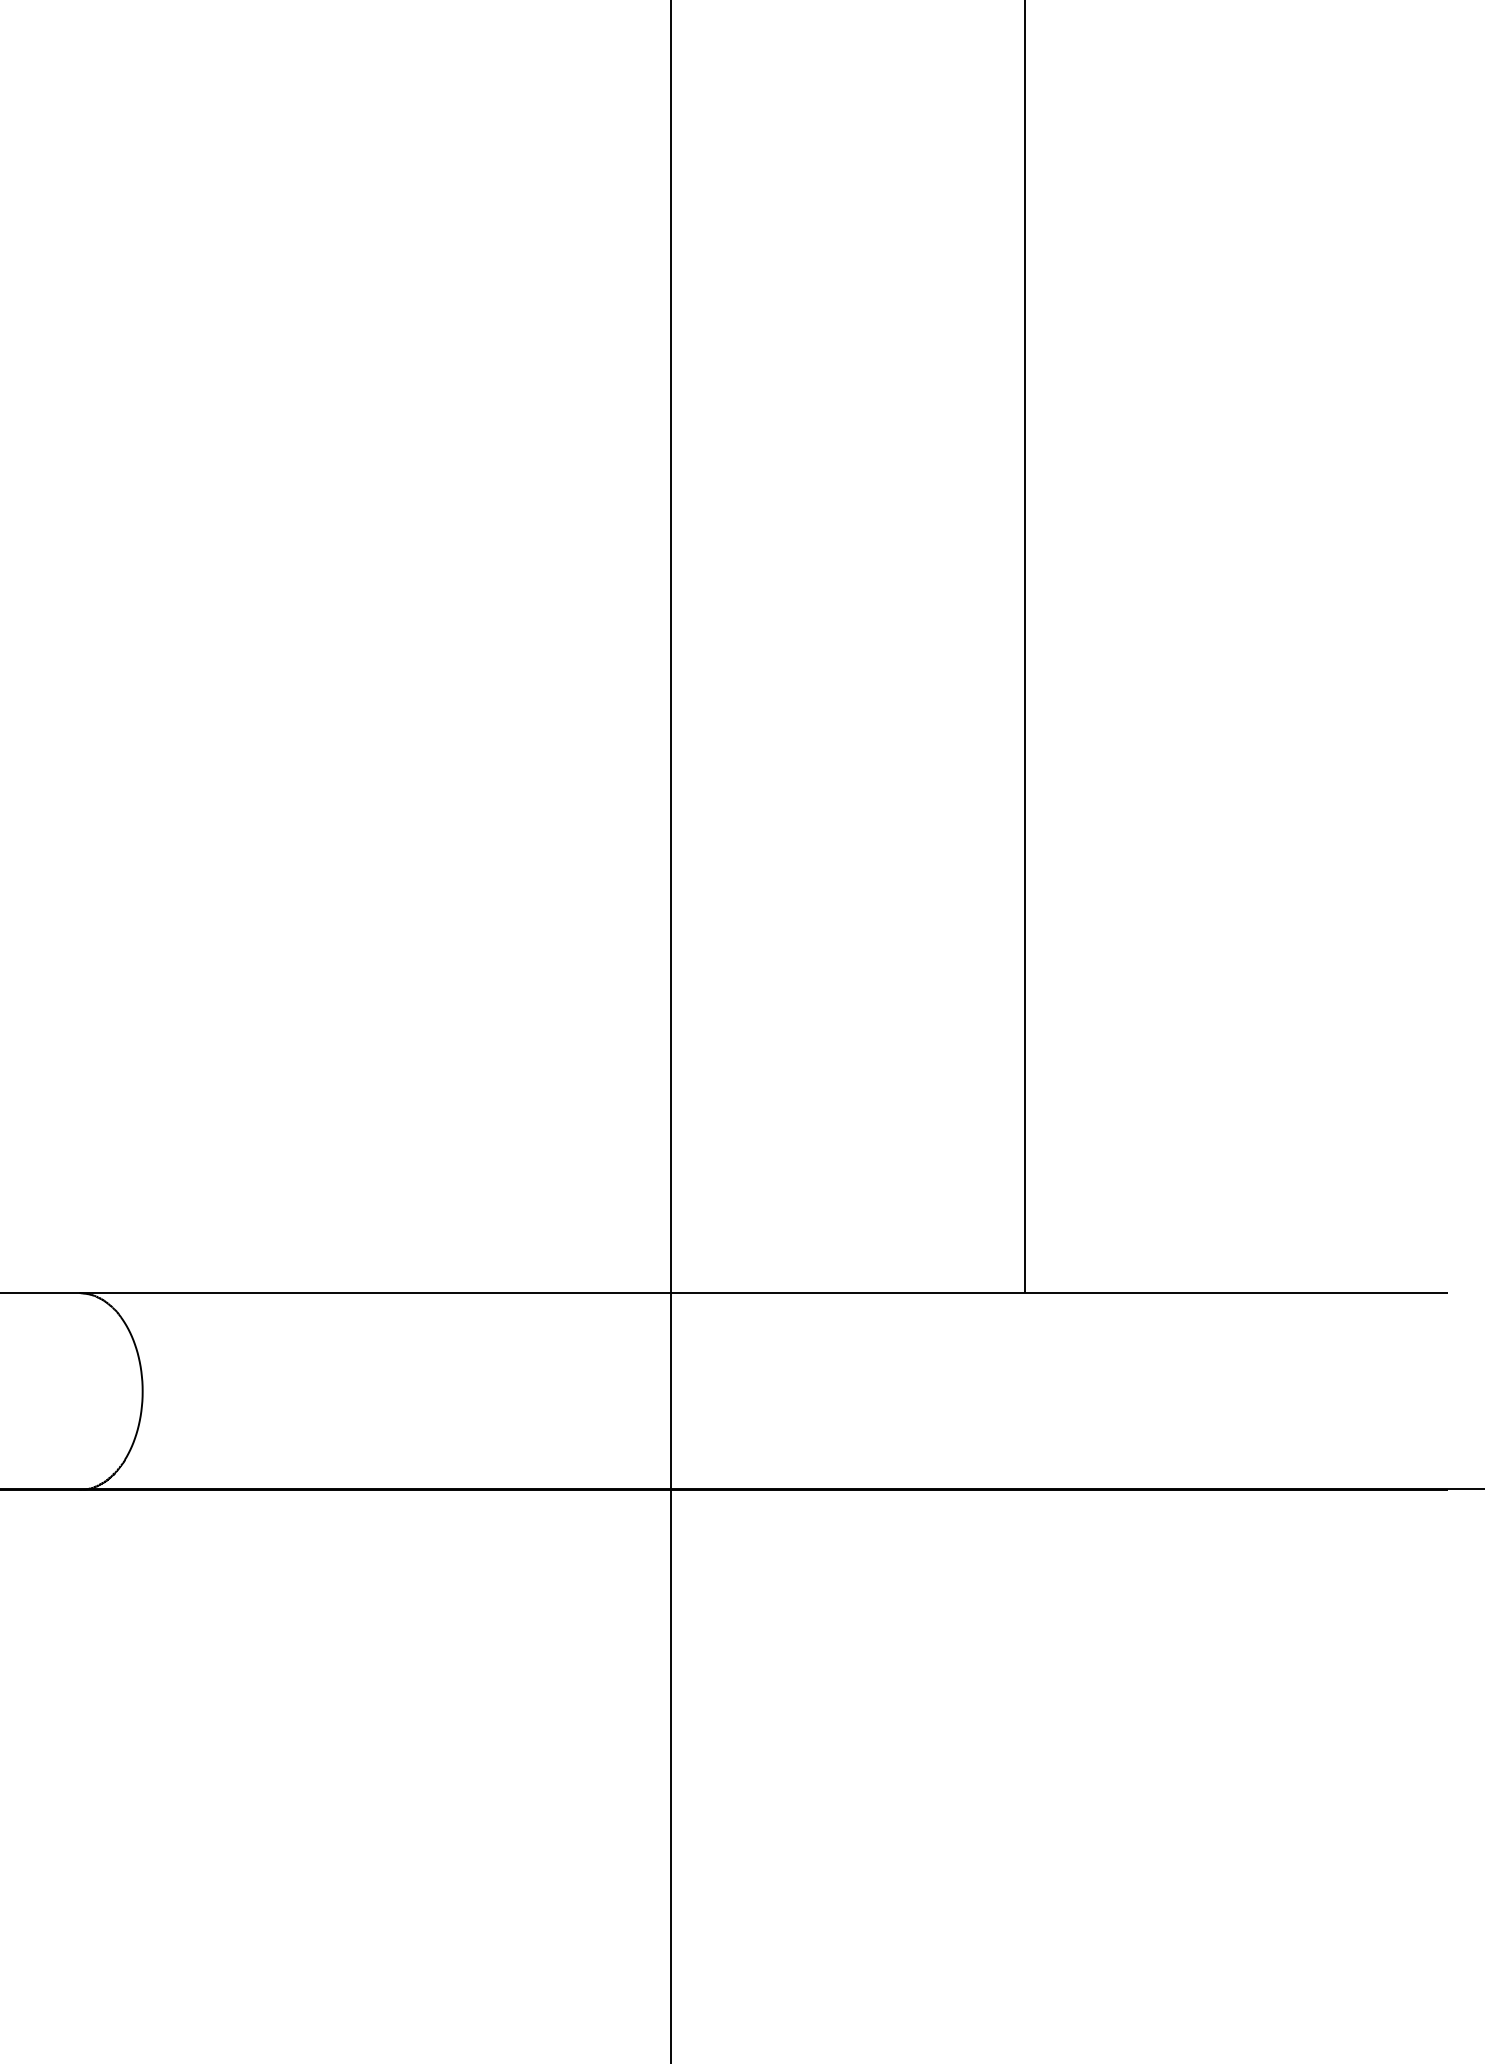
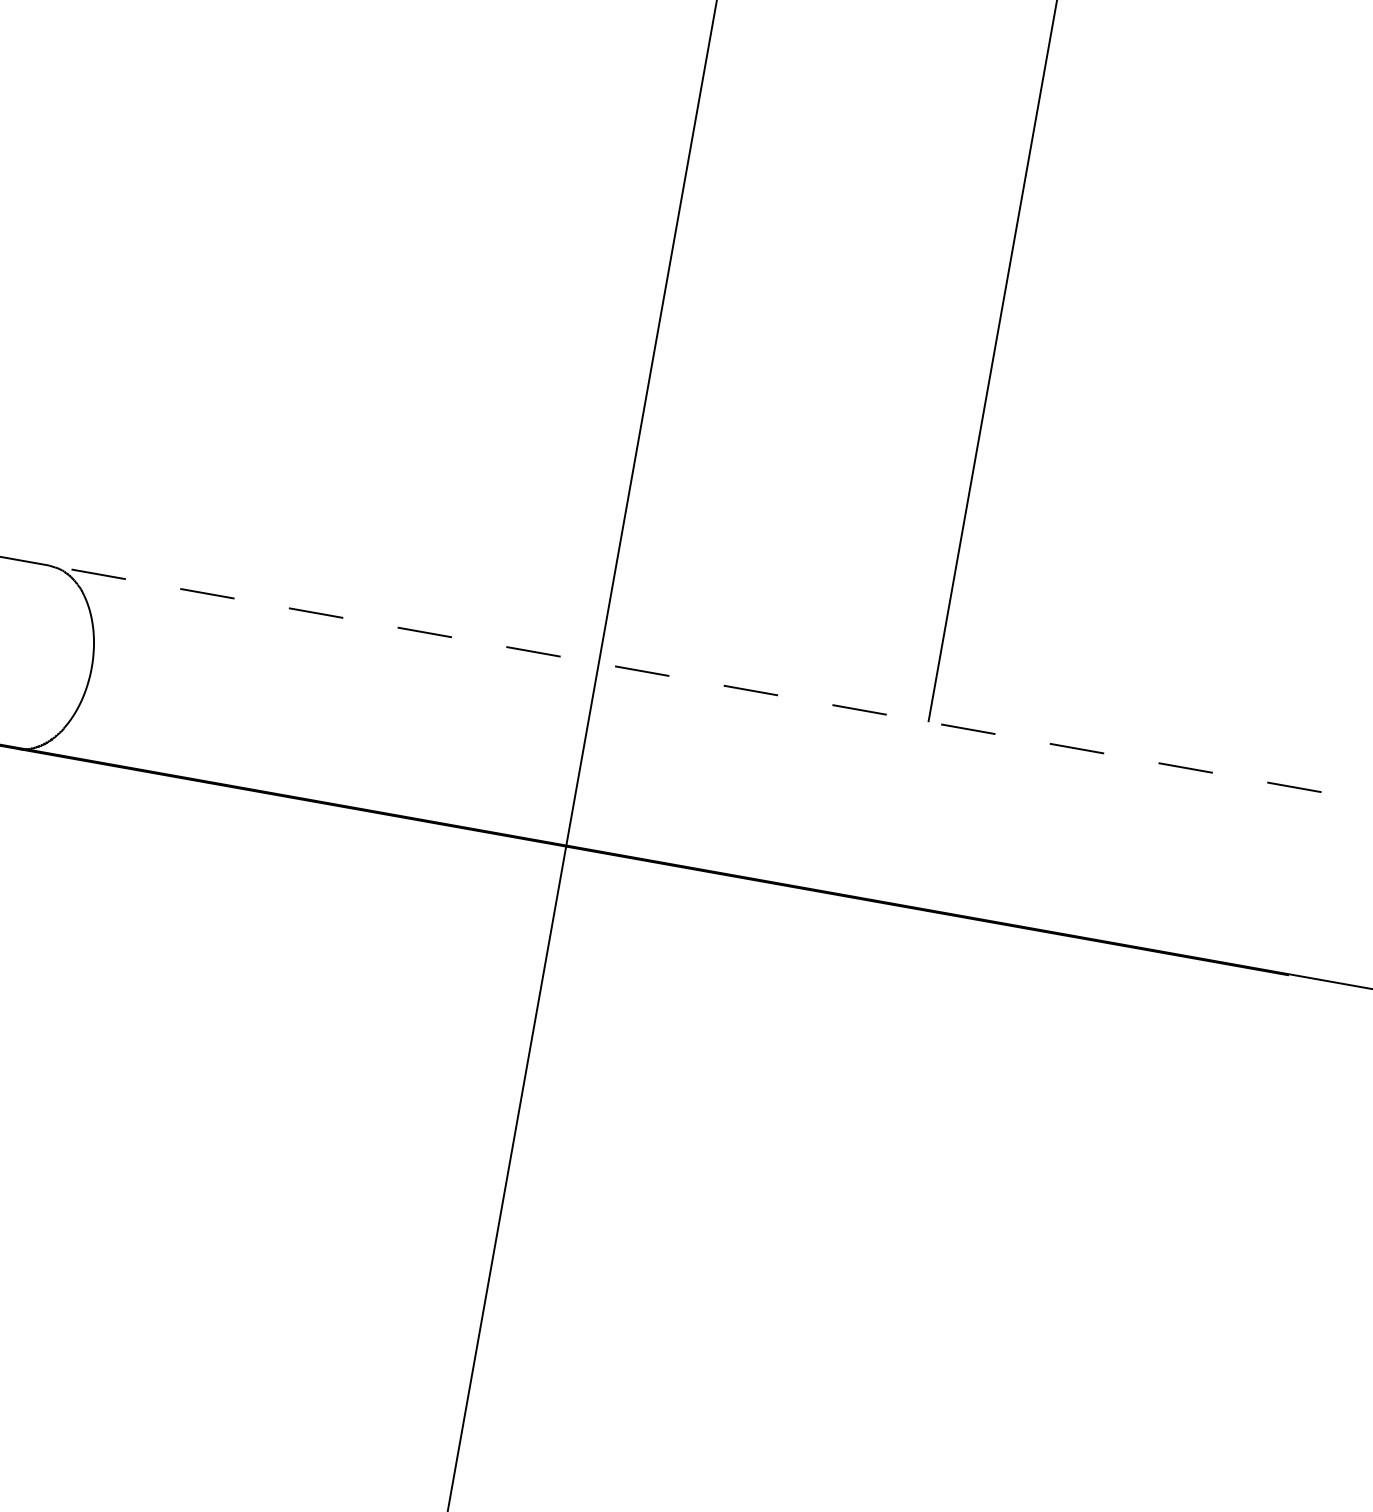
line: (763, 1292) -> (685, 678), solid -> dashed

